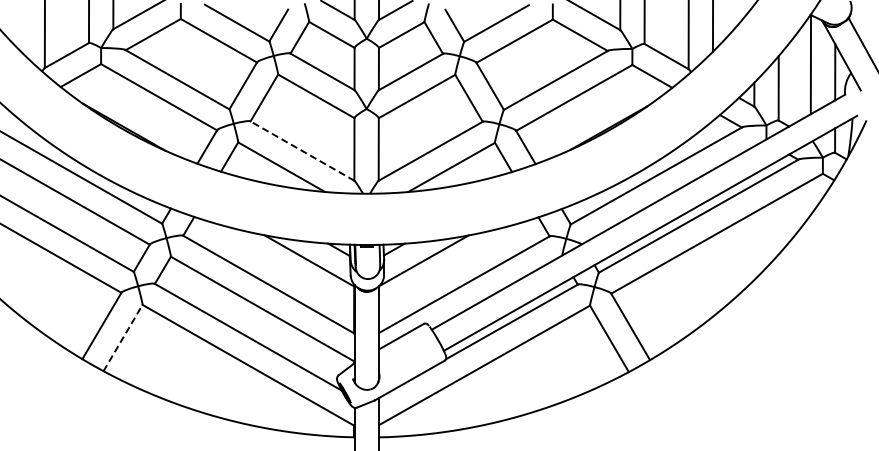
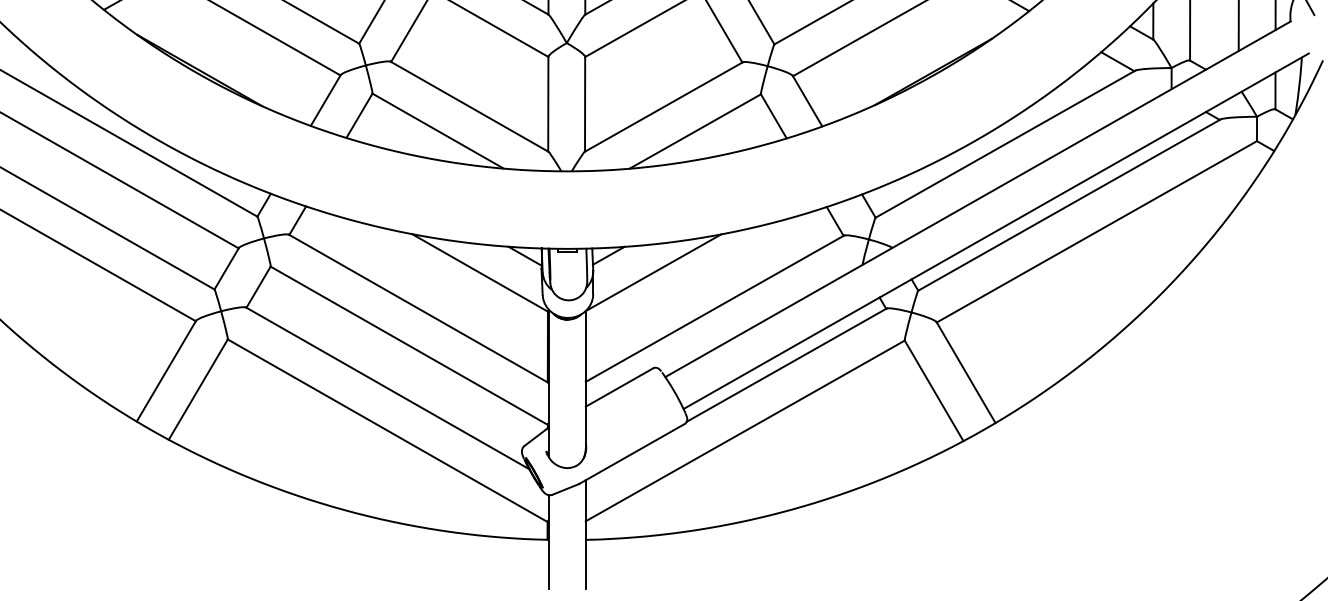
line: (301, 150) -> (468, 105), dashed -> solid
line: (123, 337) -> (198, 388), dashed -> solid

